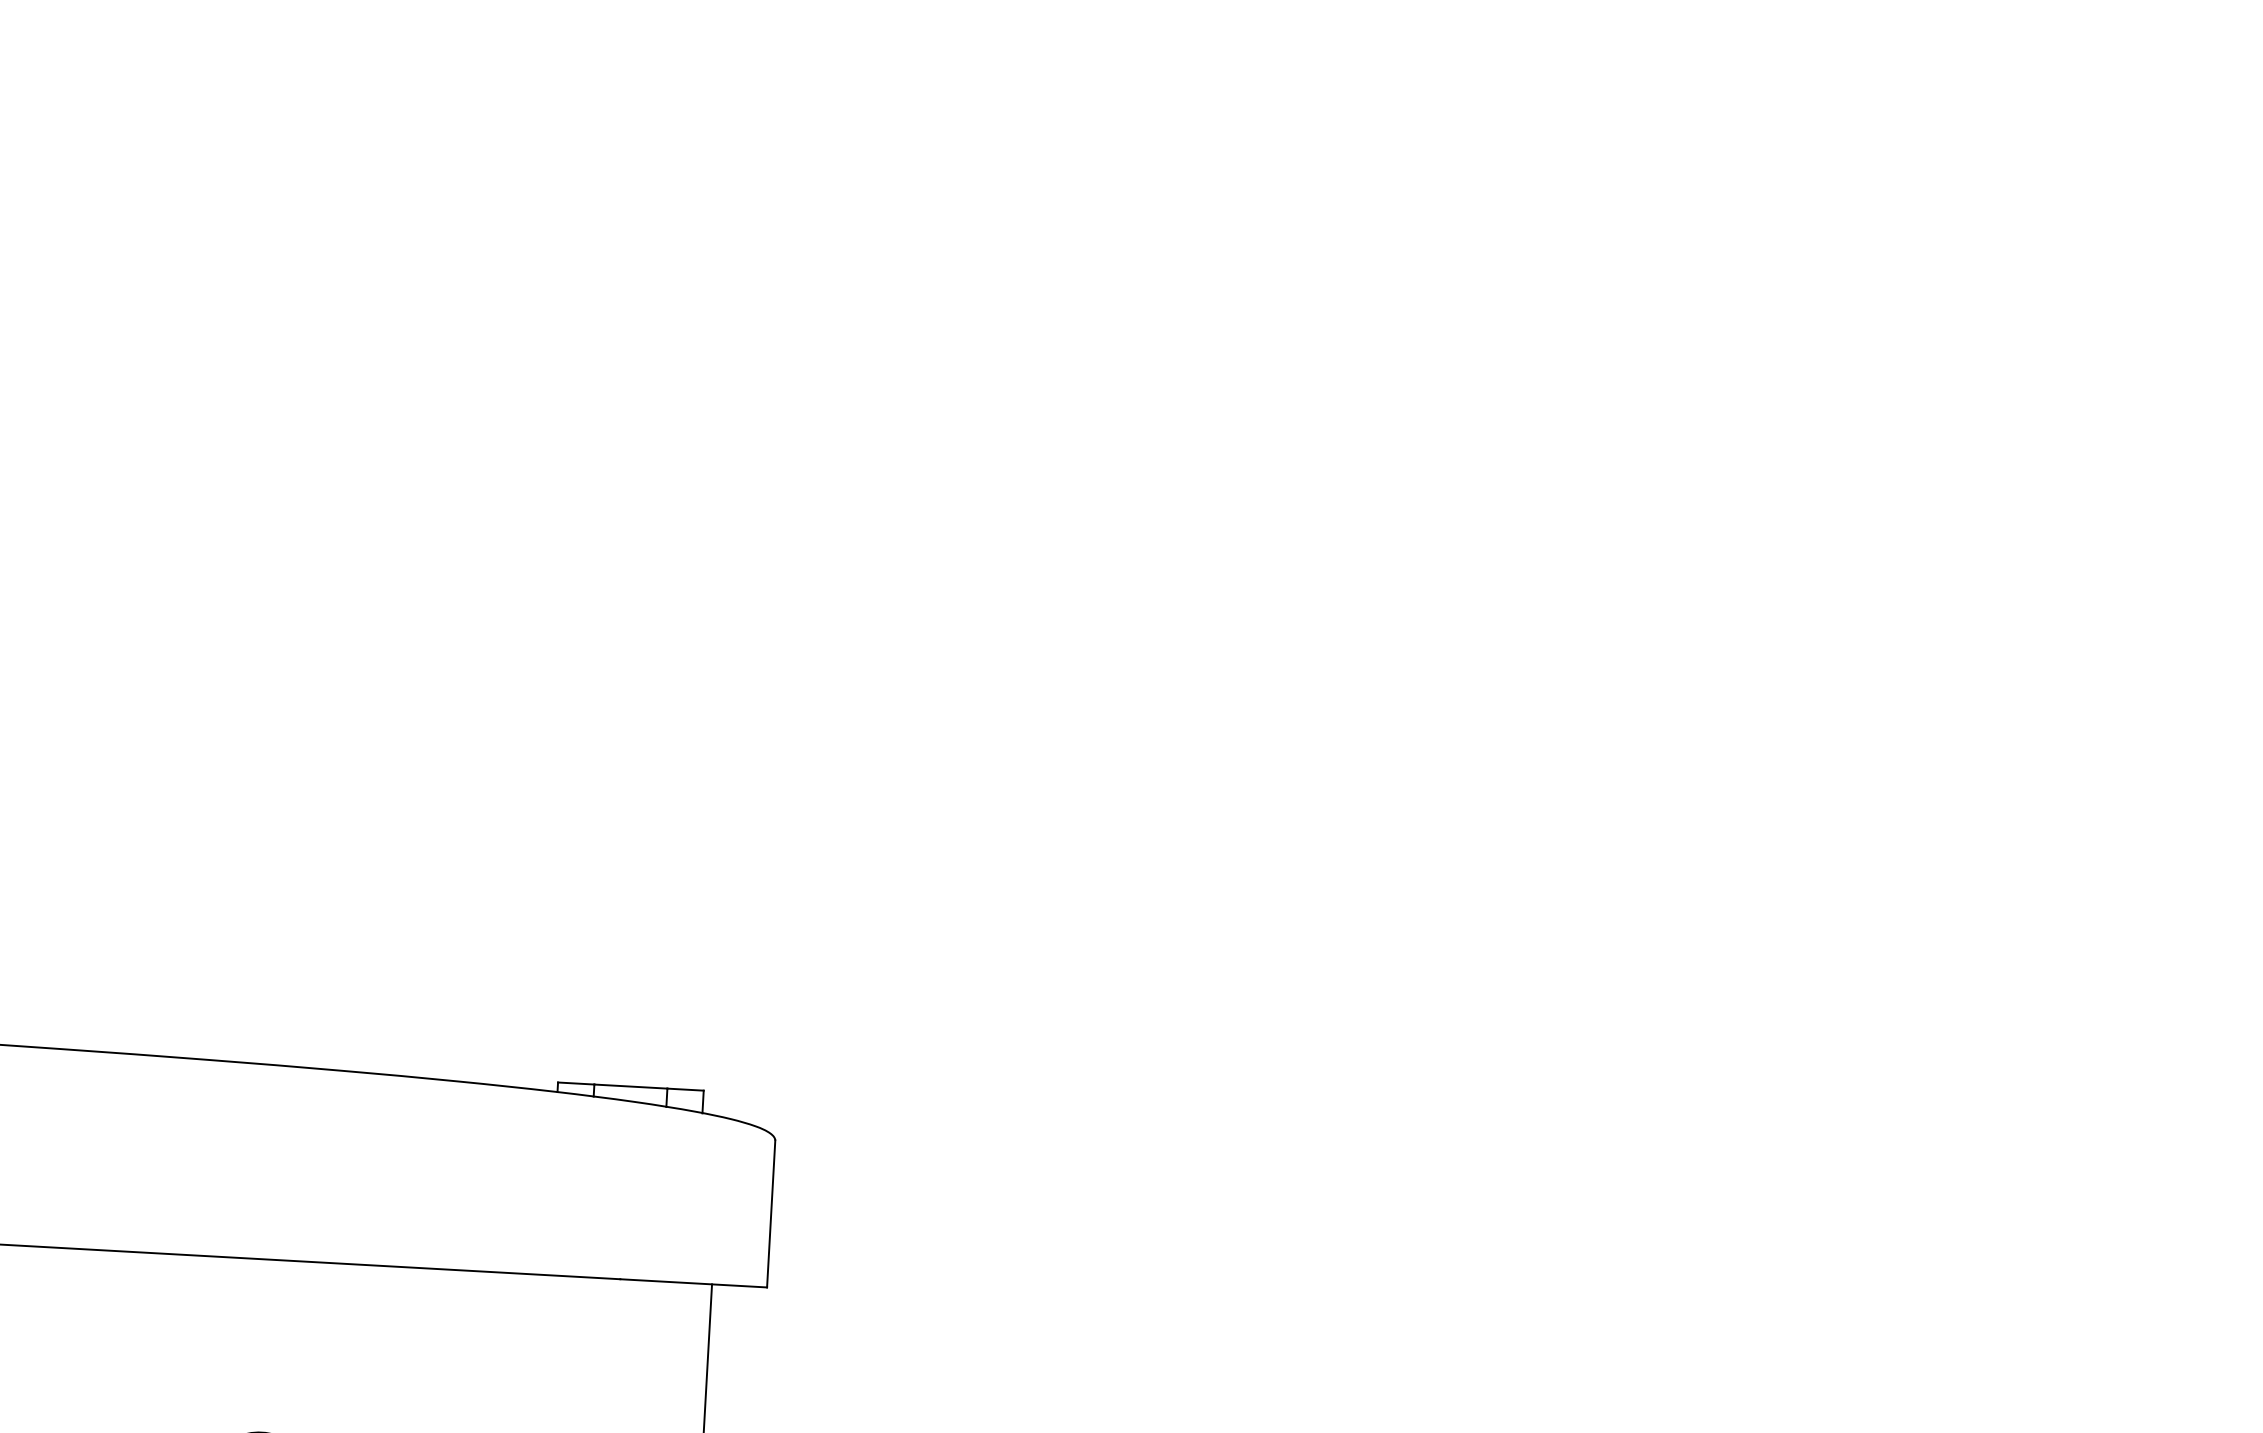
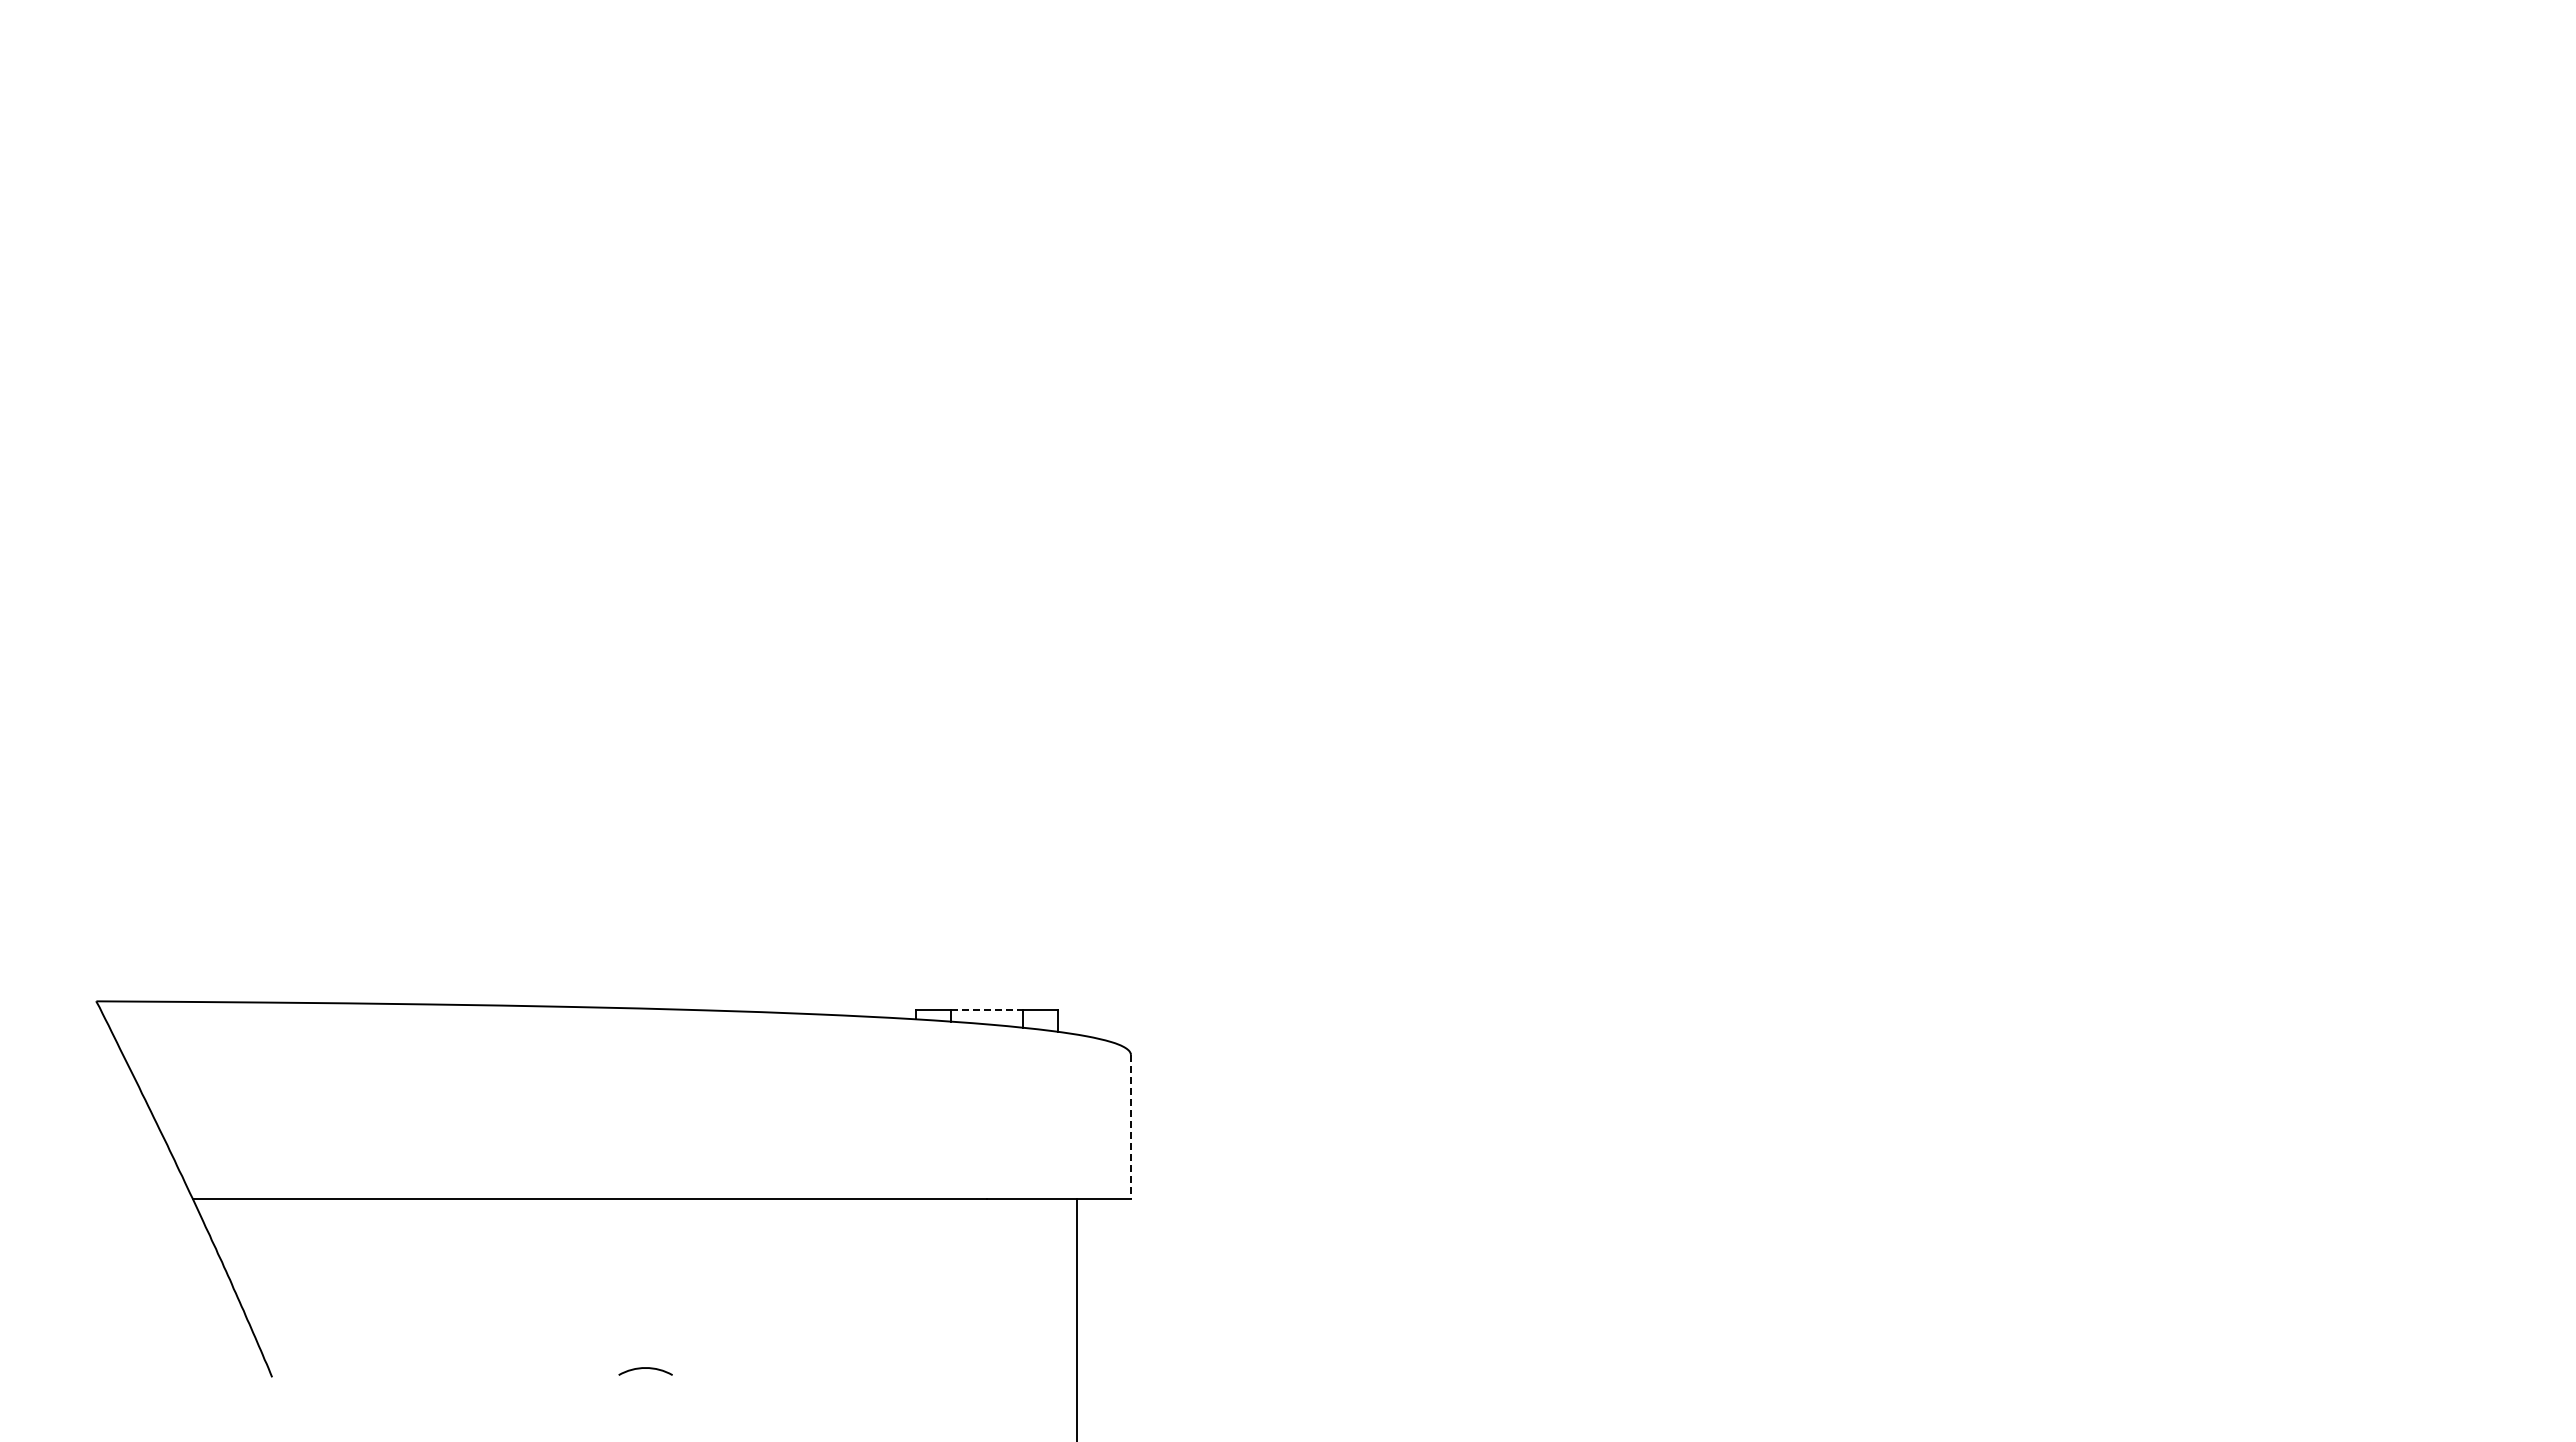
line: (631, 1086) -> (987, 1009), solid -> dashed
line: (770, 1213) -> (1130, 1126), solid -> dashed

